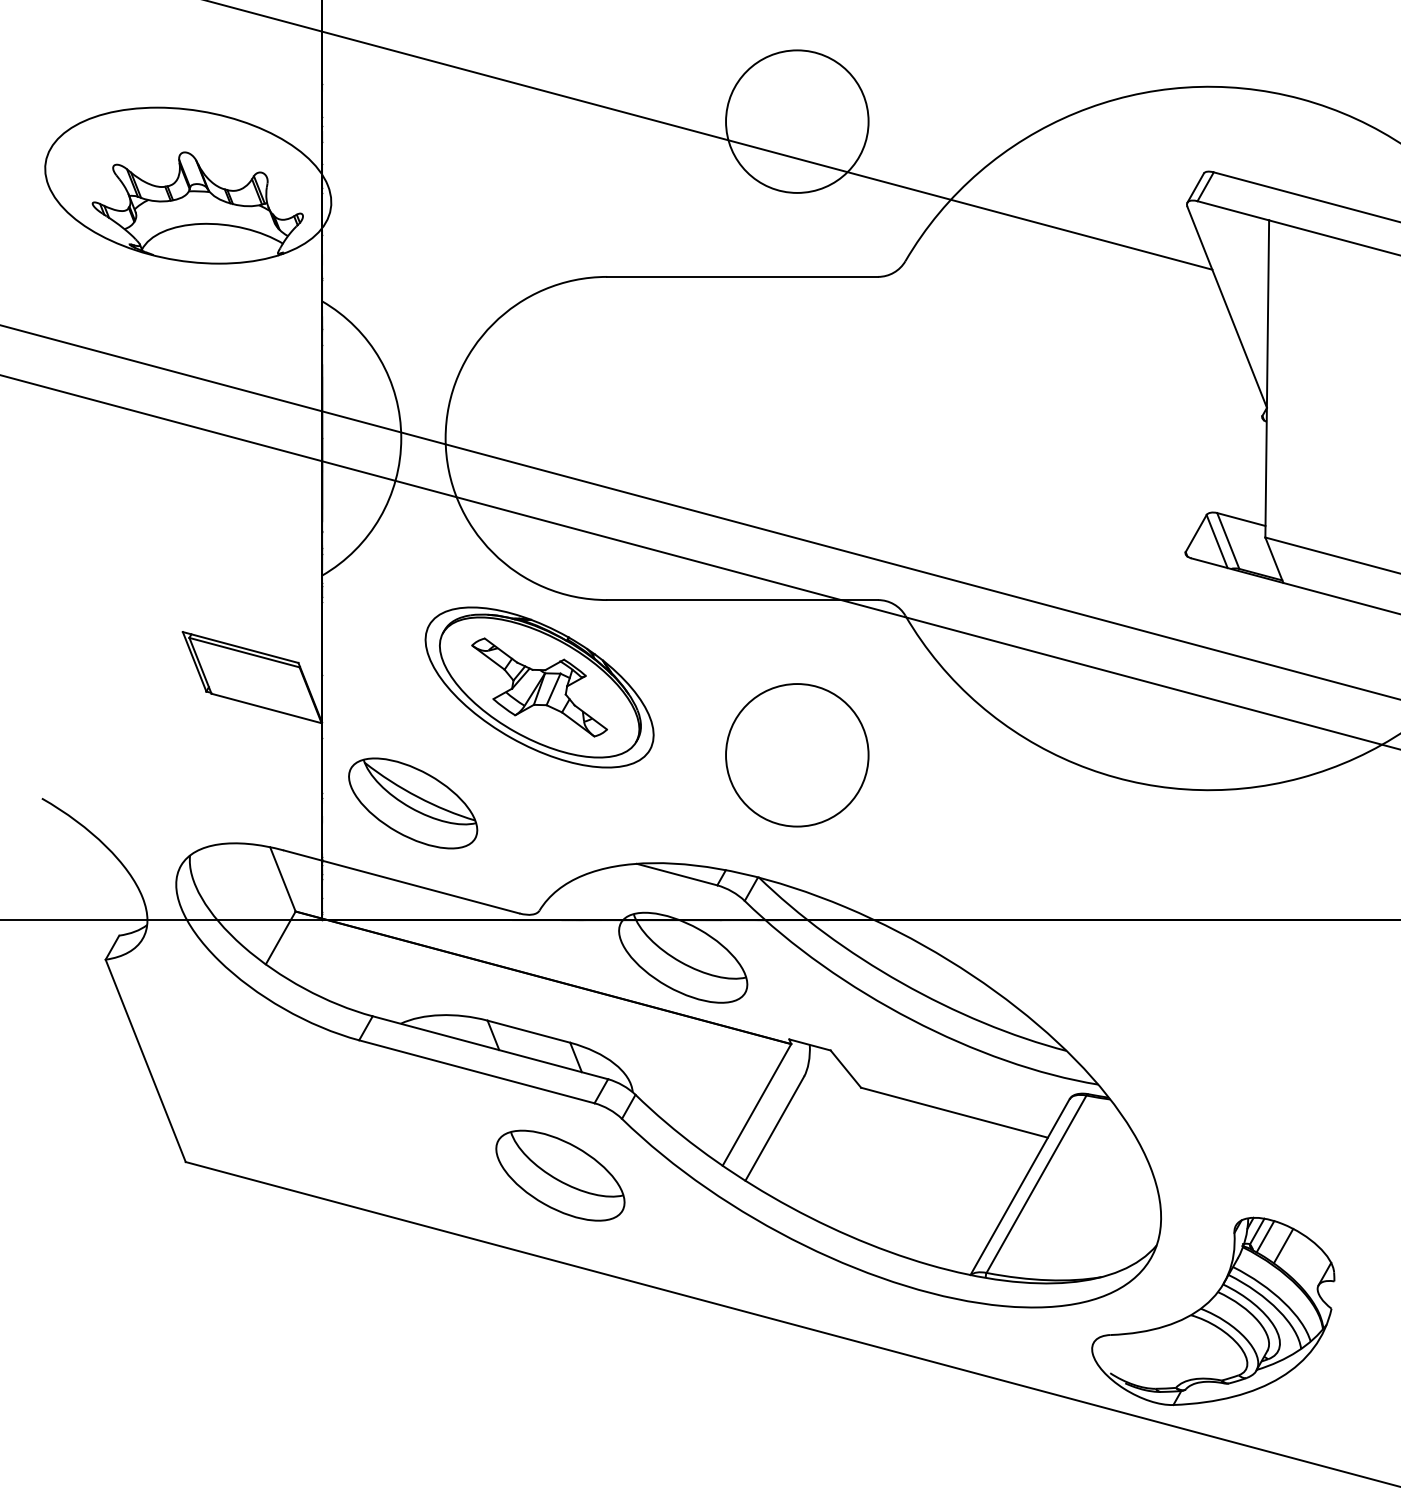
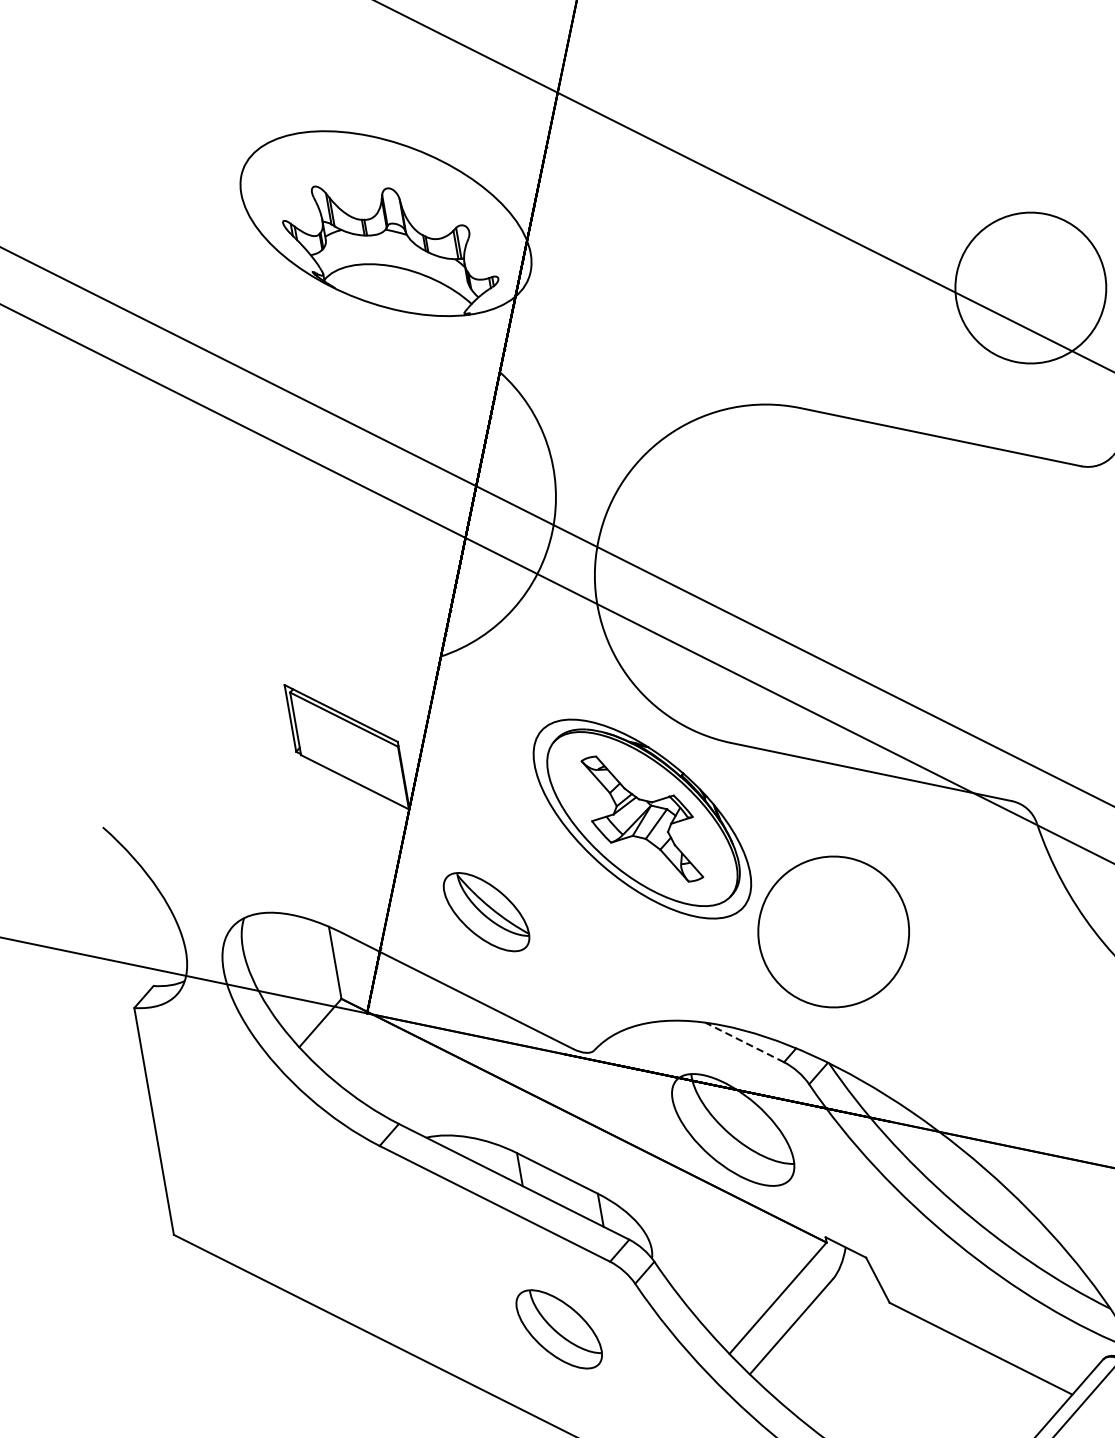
circle: (797, 755) -> (833, 932), moved
part: (413, 803) -> (486, 912), size x0.7
line: (677, 874) -> (745, 1042), solid -> dashed
part: (560, 1175) -> (559, 1329), size x0.7

